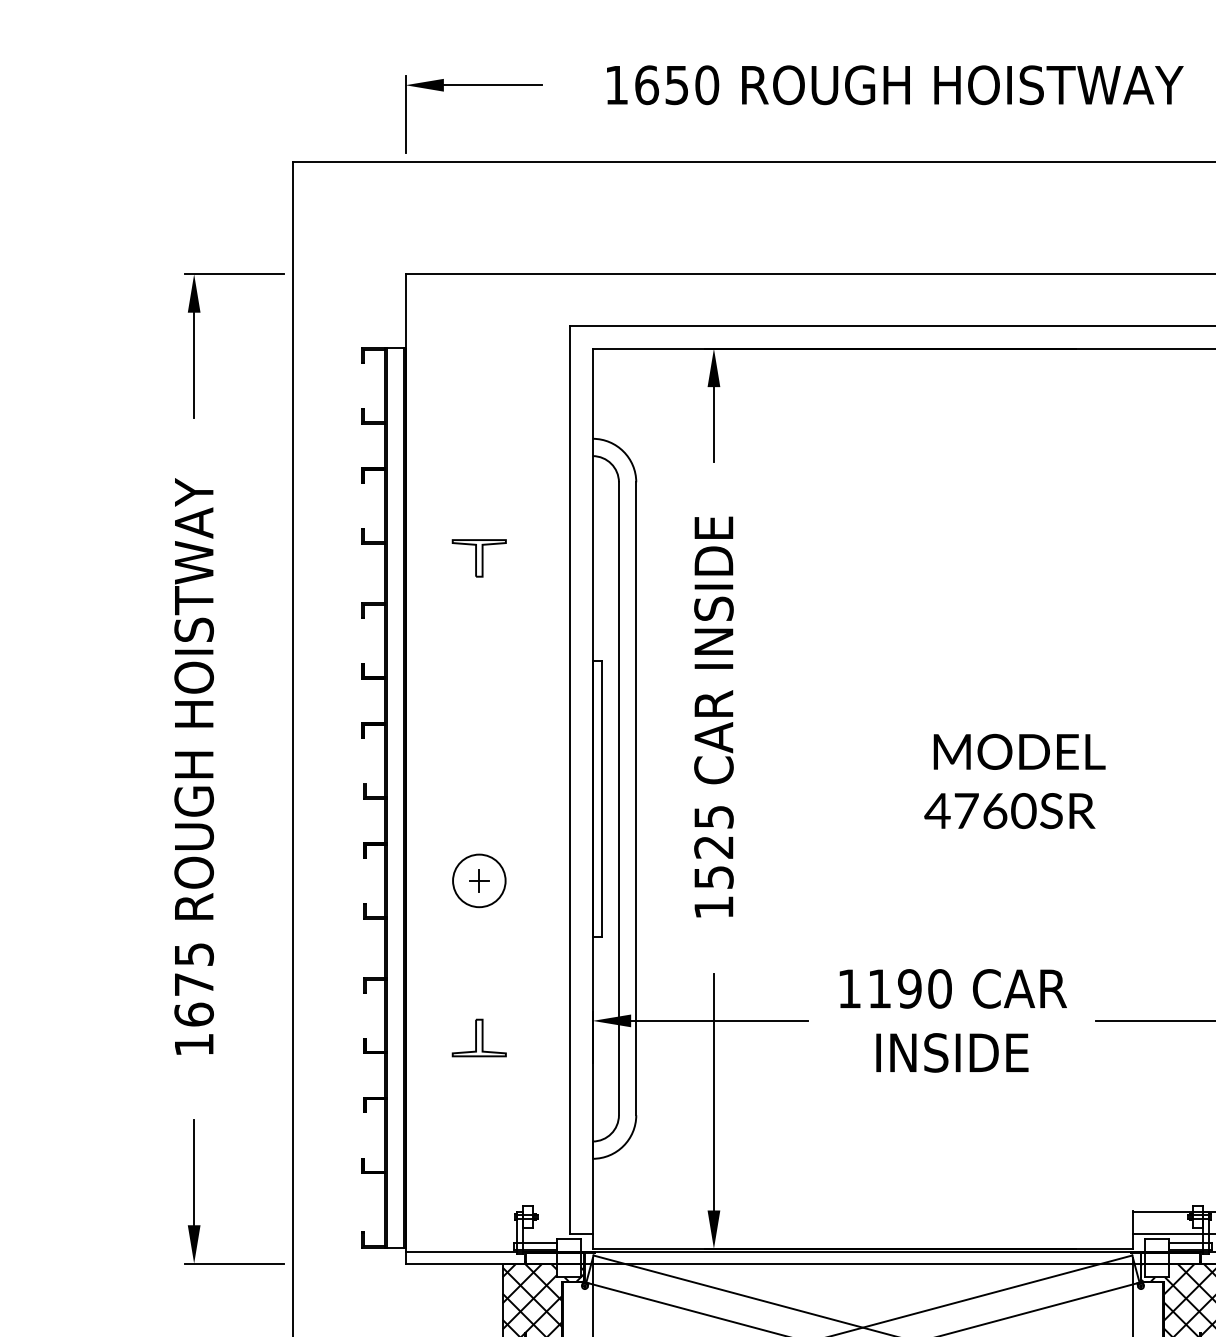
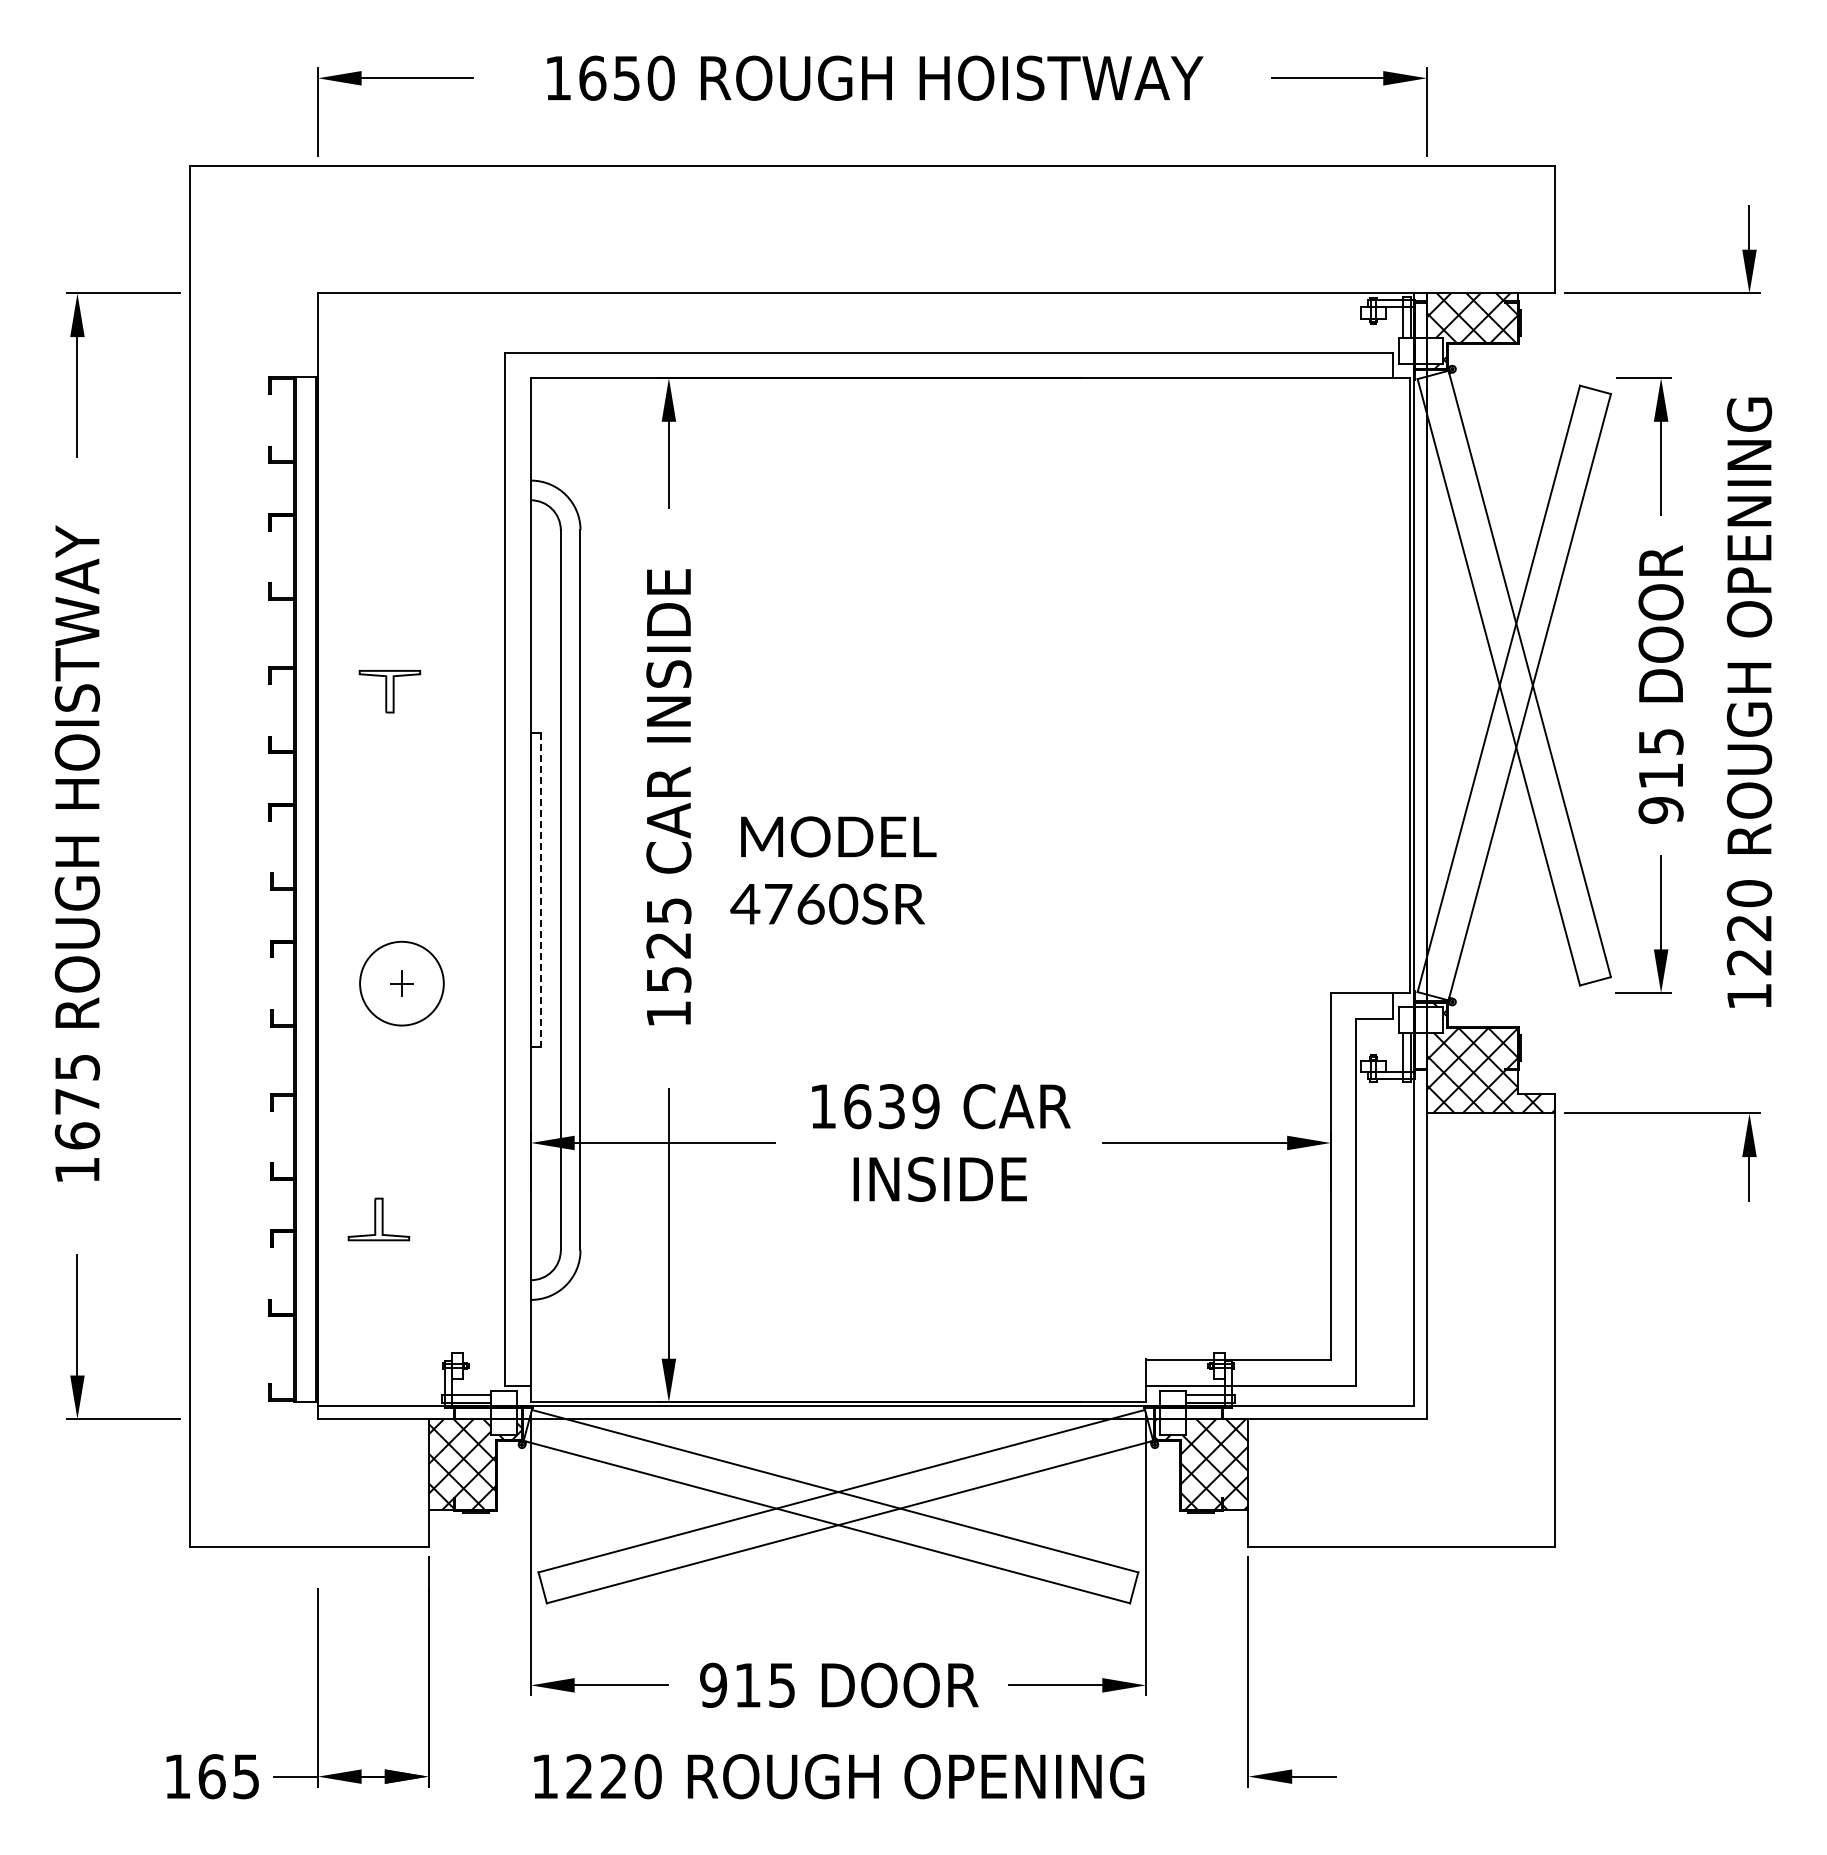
part: (478, 558) -> (389, 691), moved
text: (1015, 781) -> (833, 870), moved
line: (601, 799) -> (541, 890), solid -> dashed
circle: (478, 880) -> (401, 983), size x1.4
text: (909, 988) -> (891, 1106), 1190 -> 1639
part: (478, 1038) -> (378, 1219), moved

